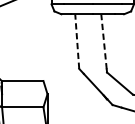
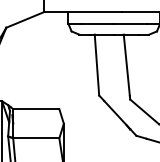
line: (76, 41) -> (96, 65), dashed -> solid
line: (103, 41) -> (126, 65), dashed -> solid

